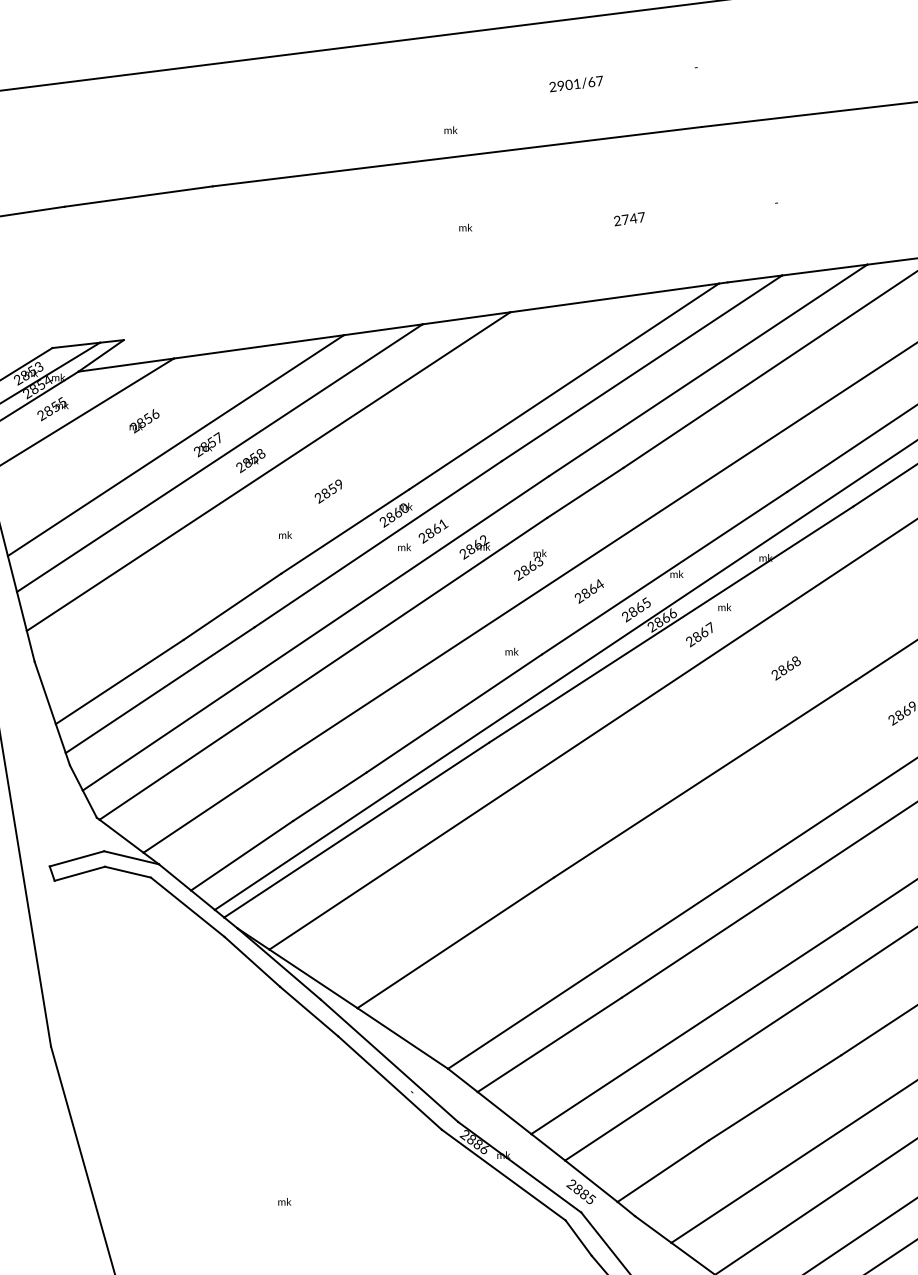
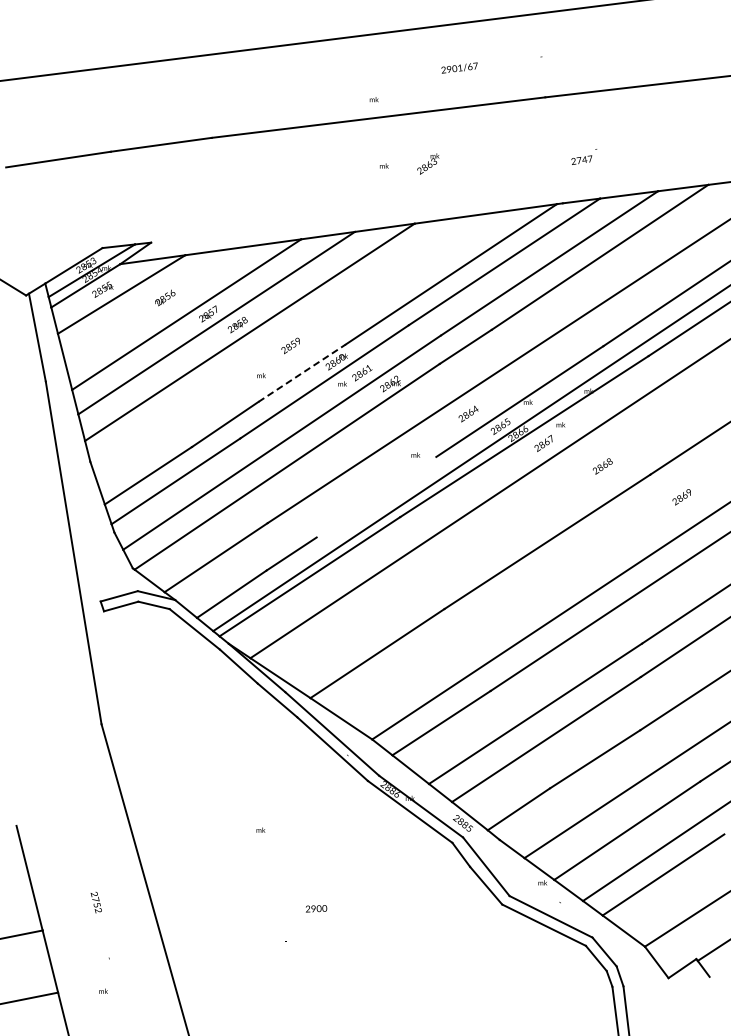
text: (628, 218) -> (581, 159), moved
line: (345, 530) -> (302, 372), solid -> dashed
text: (530, 564) -> (428, 163), moved
line: (454, 712) -> (376, 496), removed

